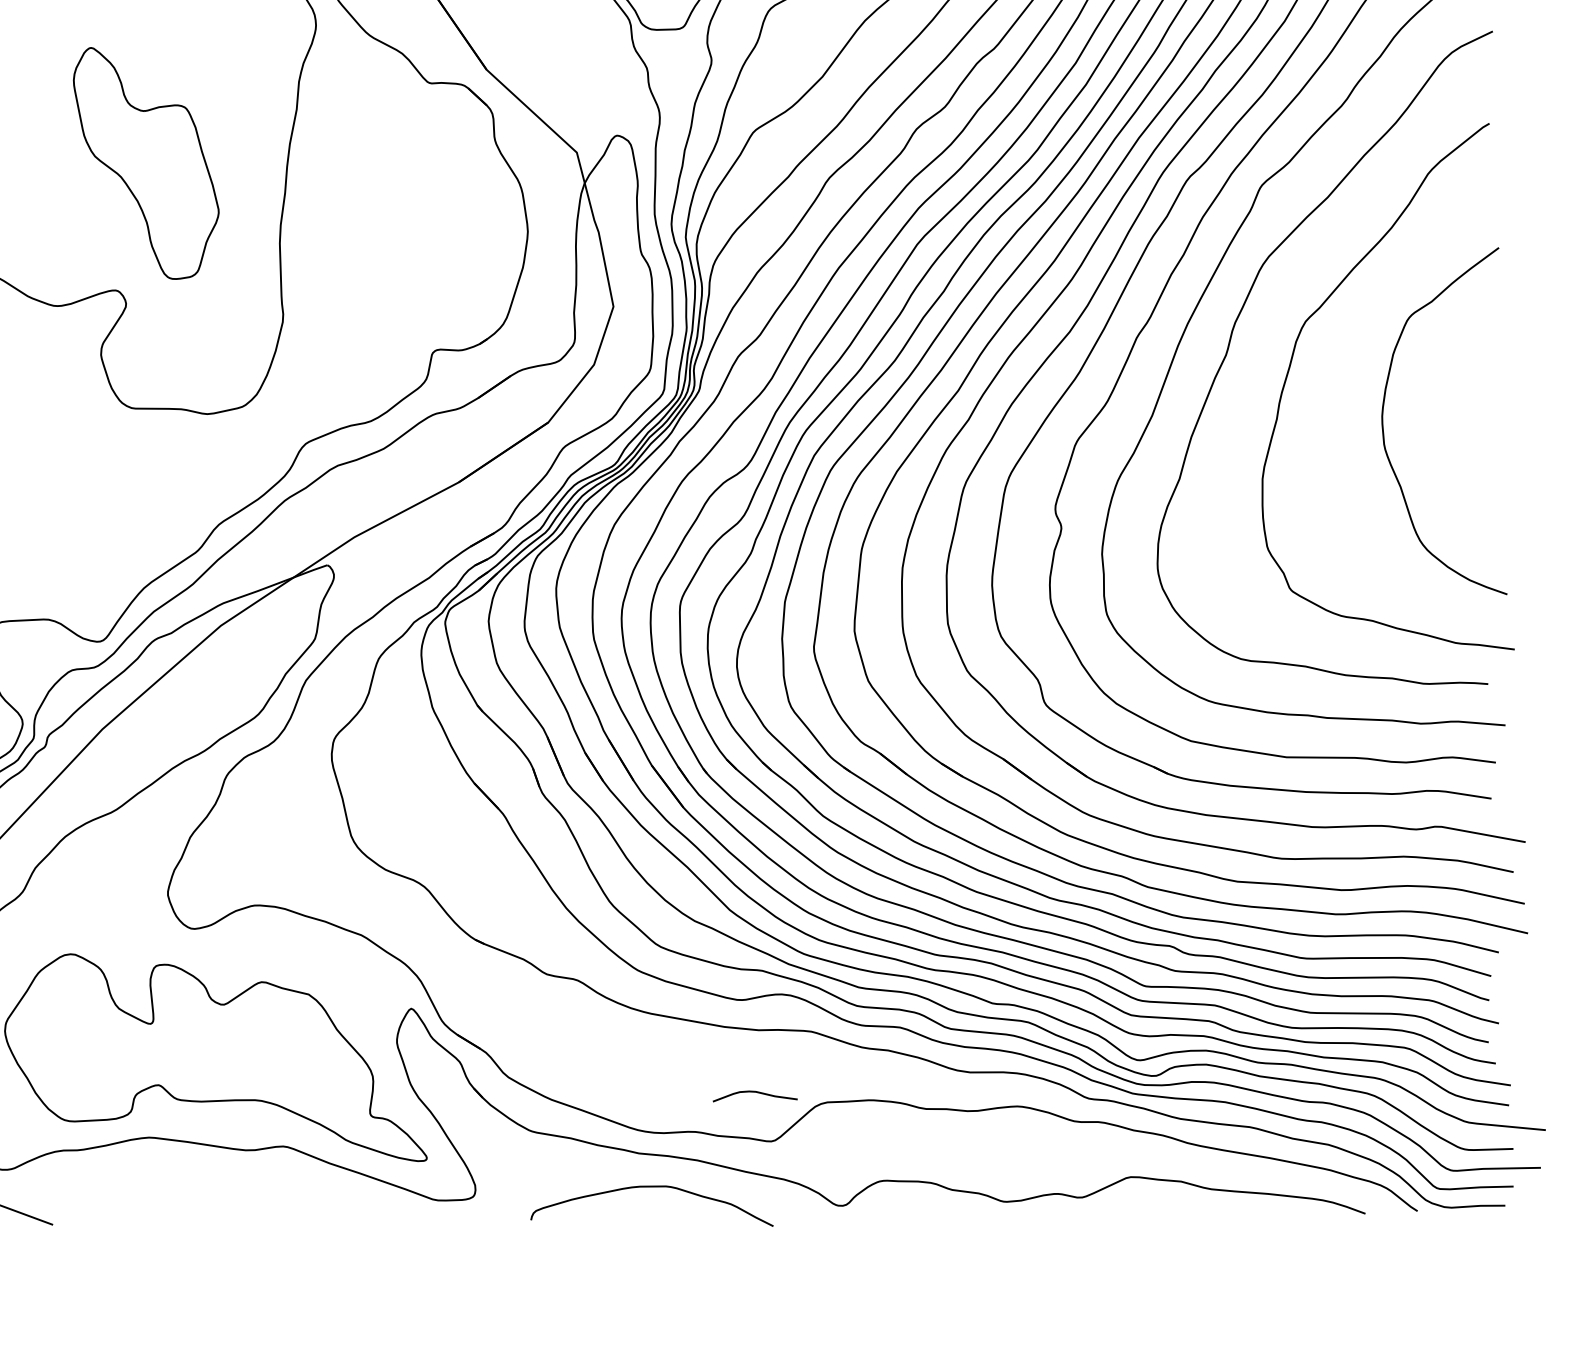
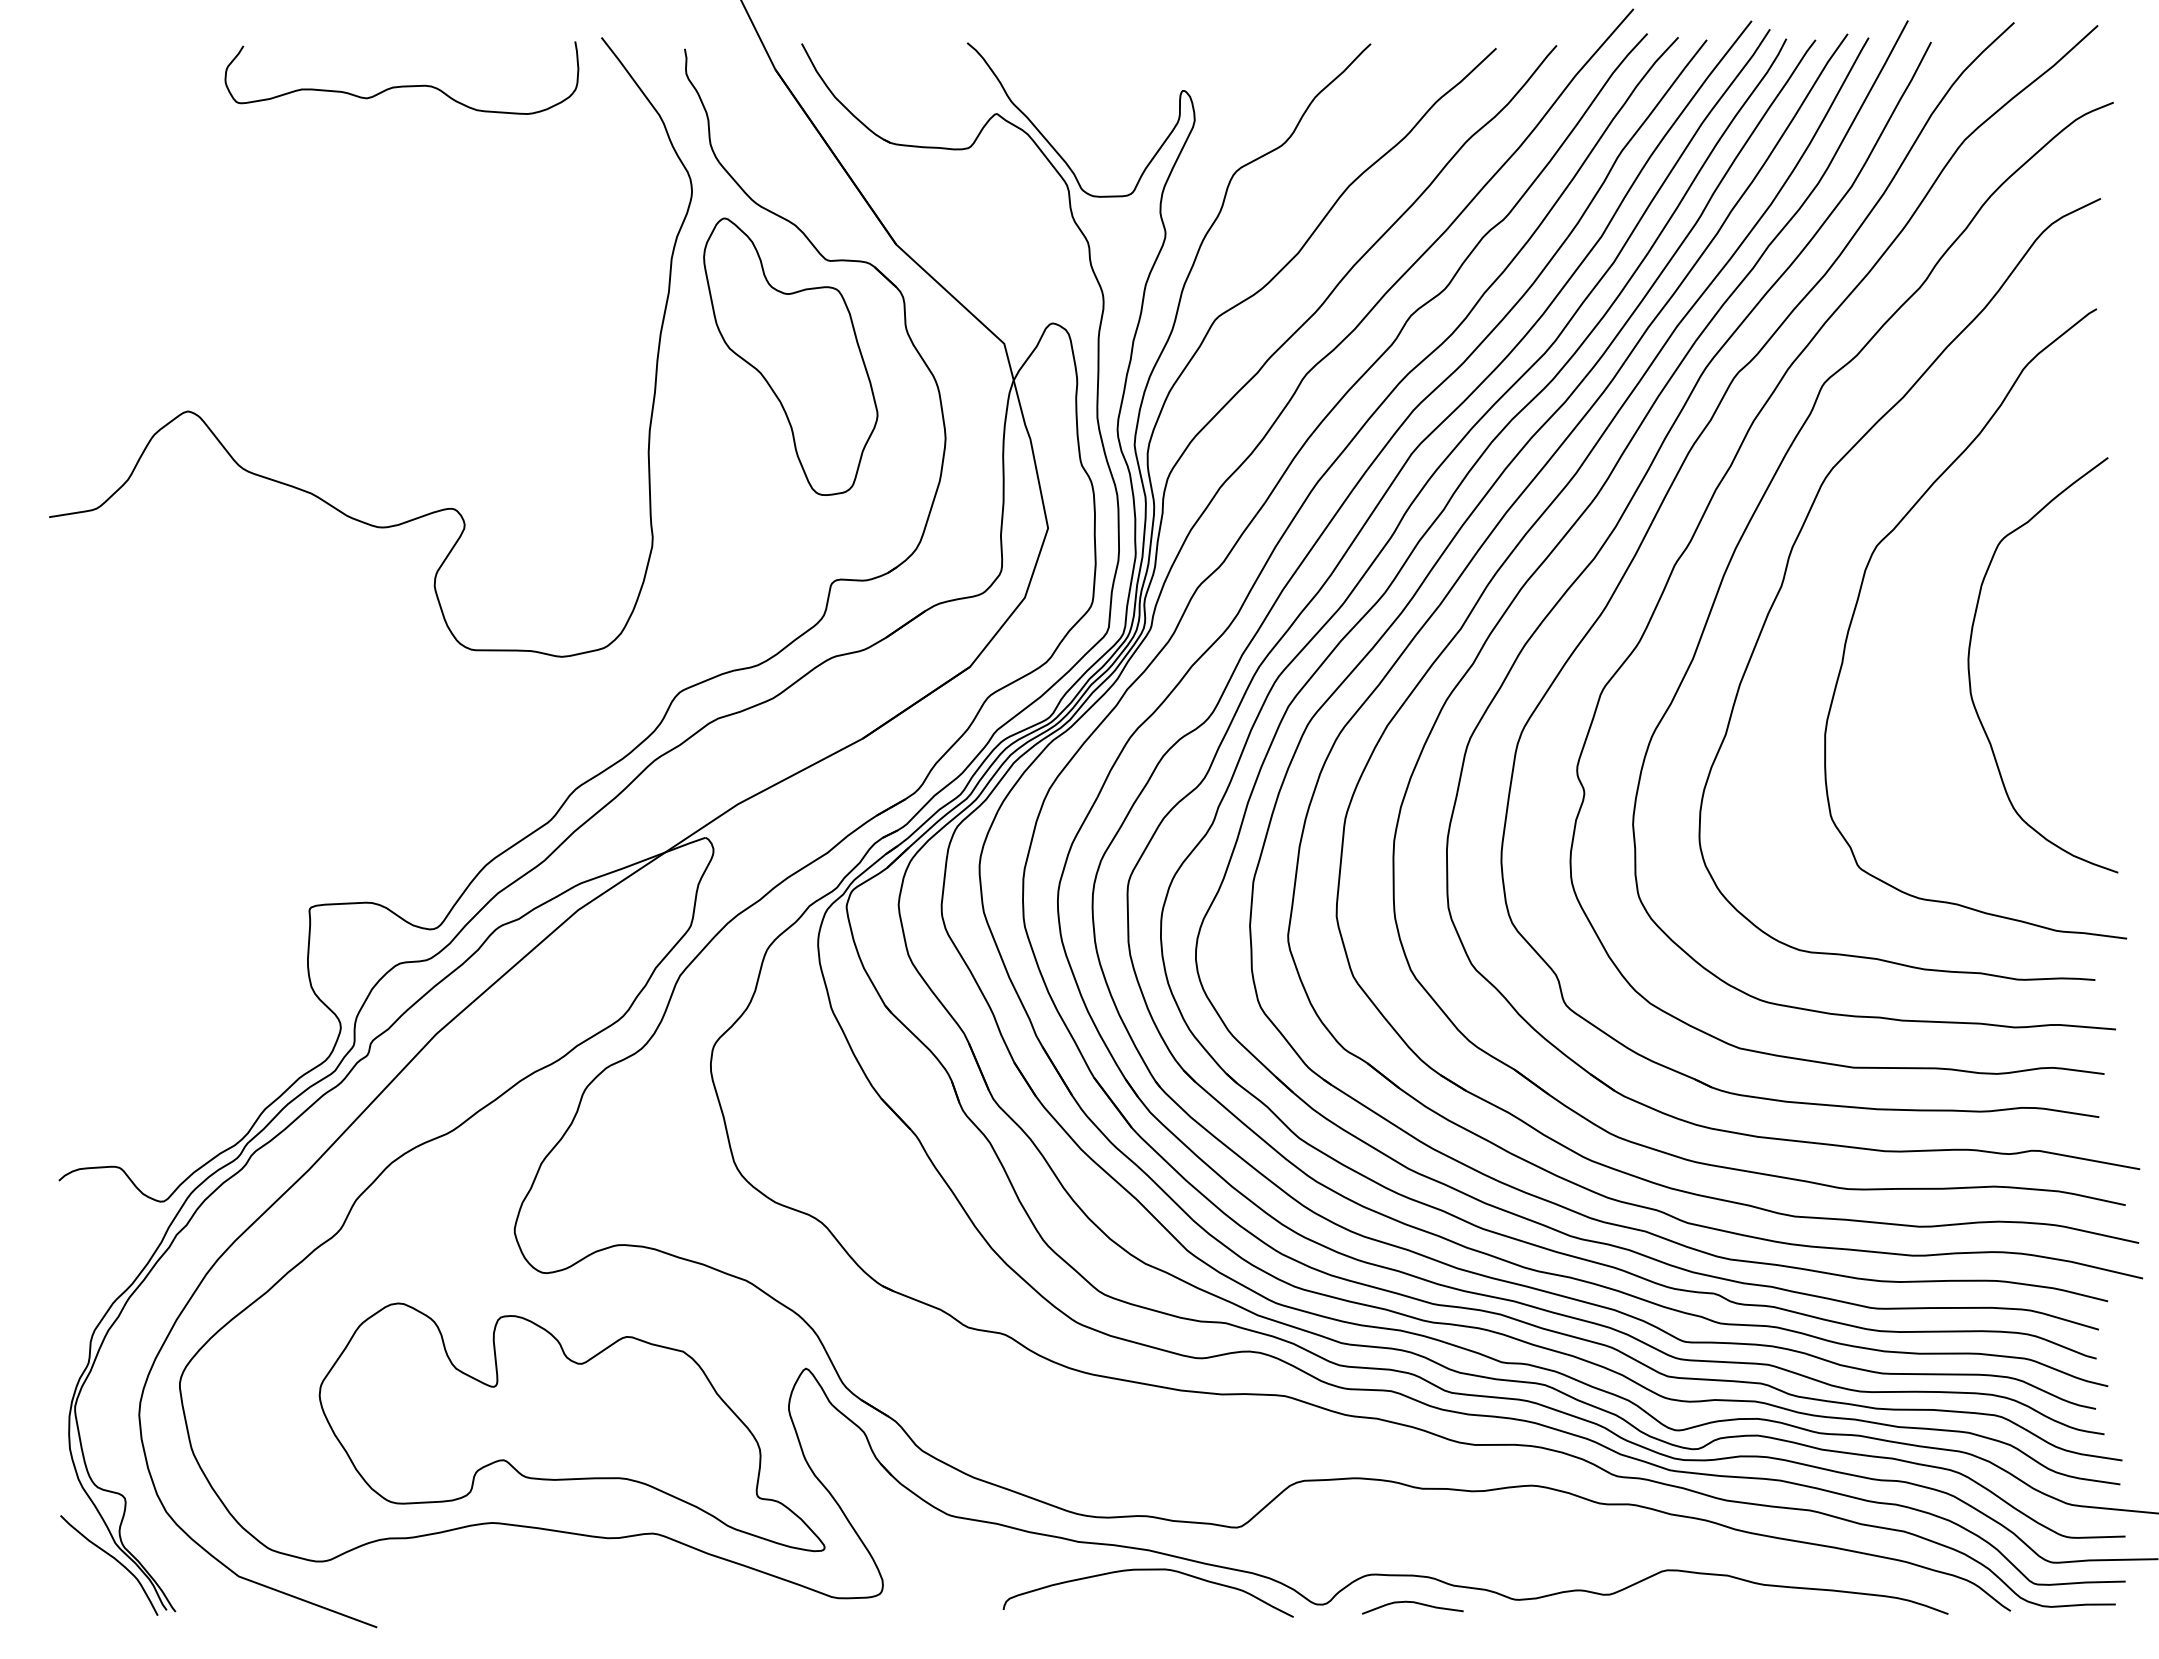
part: (146, 163) -> (790, 356), moved
curve: (755, 1092) -> (1413, 1603), moved
curve: (651, 1187) -> (1147, 1570), moved

